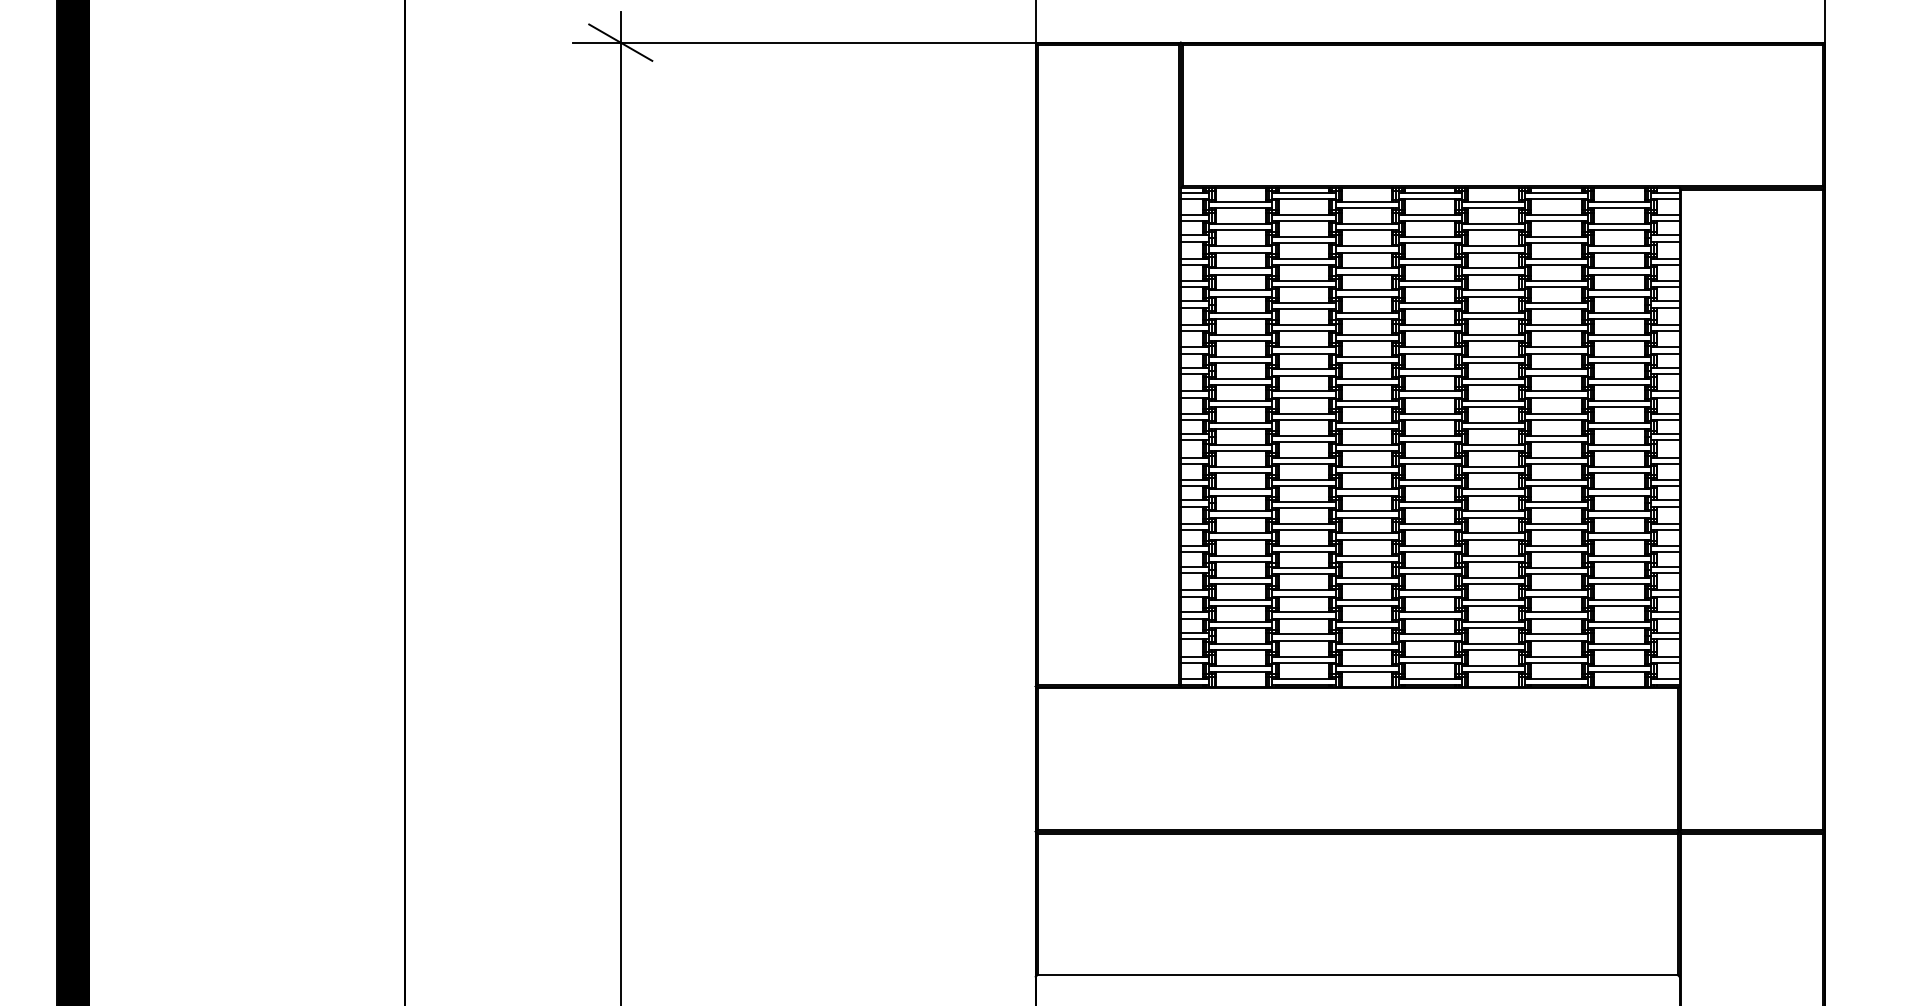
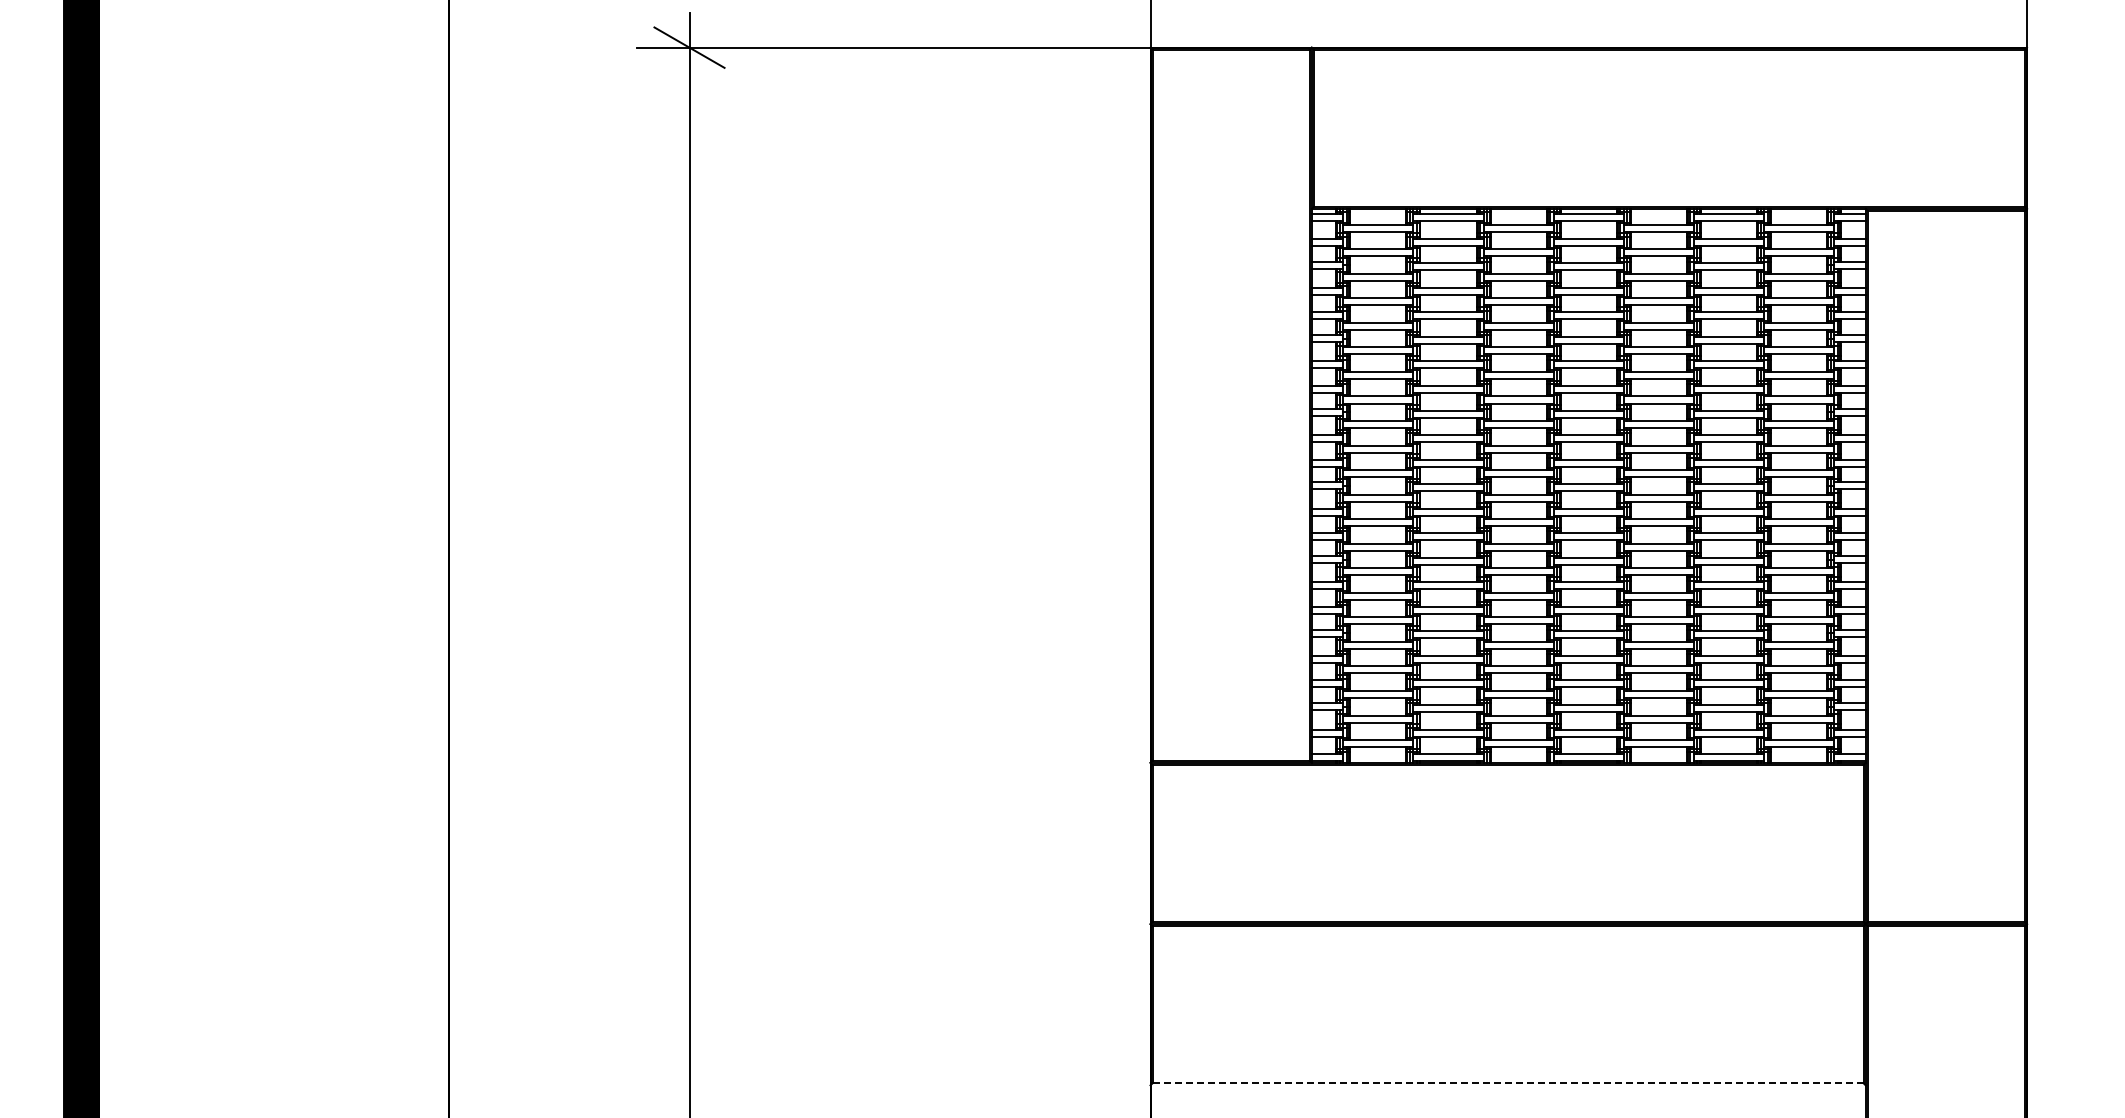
line: (1357, 975) -> (1508, 1083), solid -> dashed

